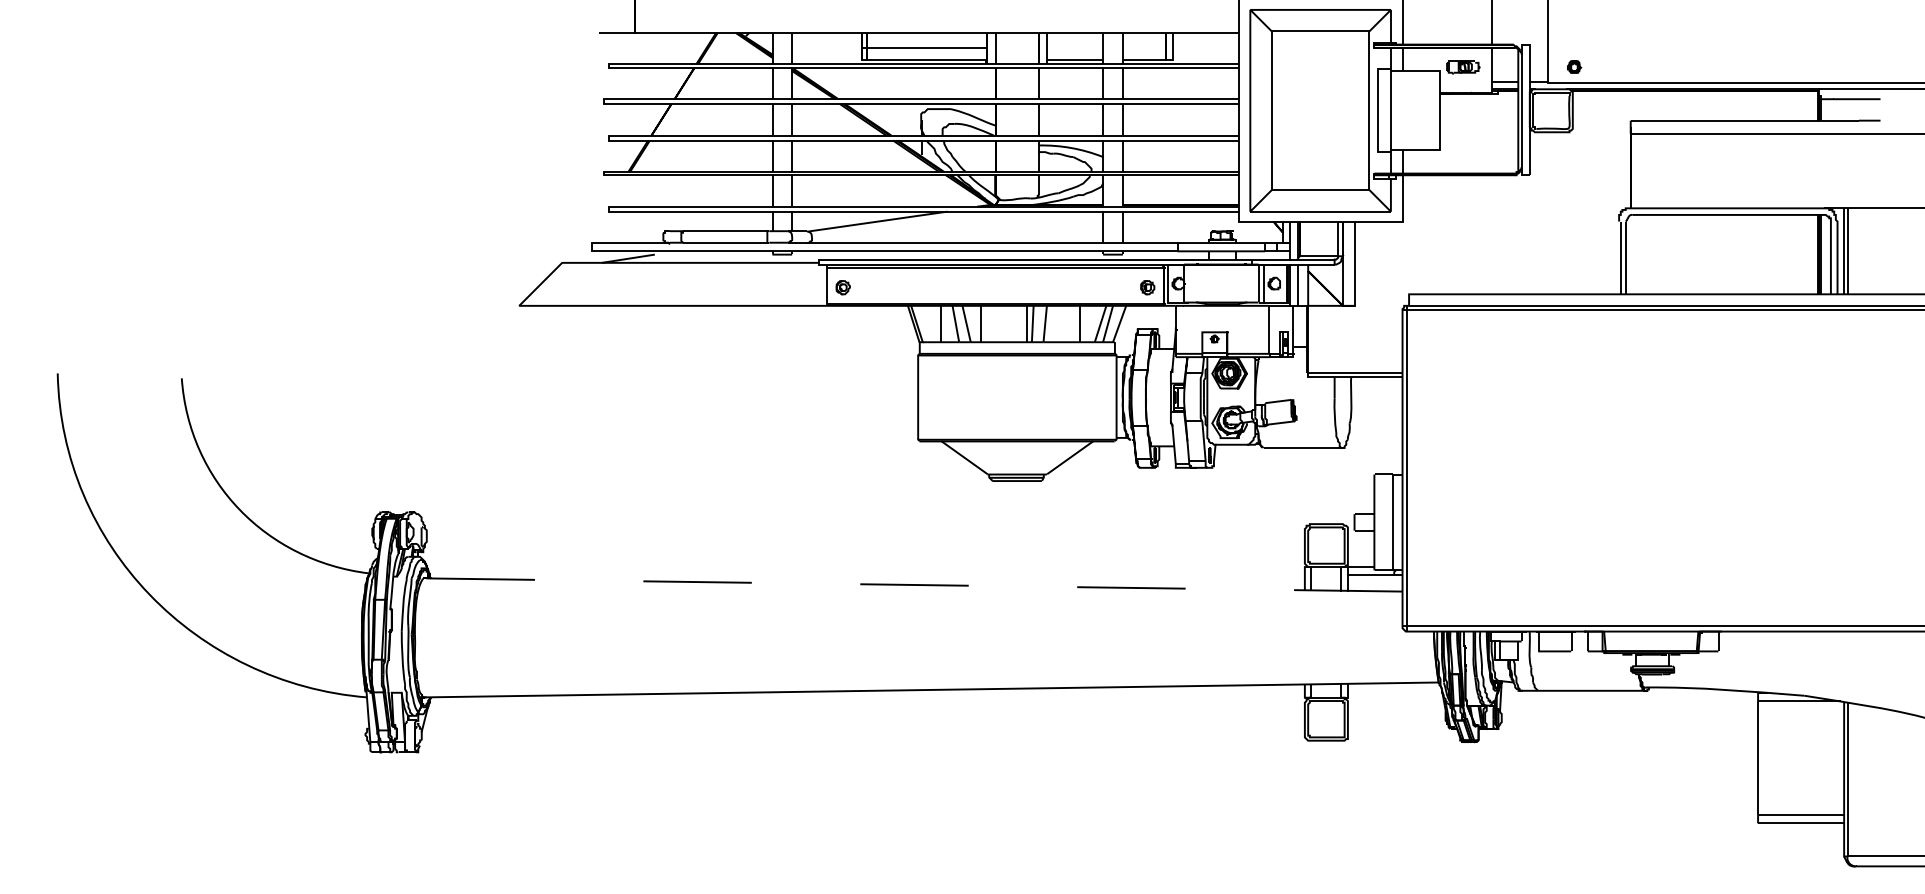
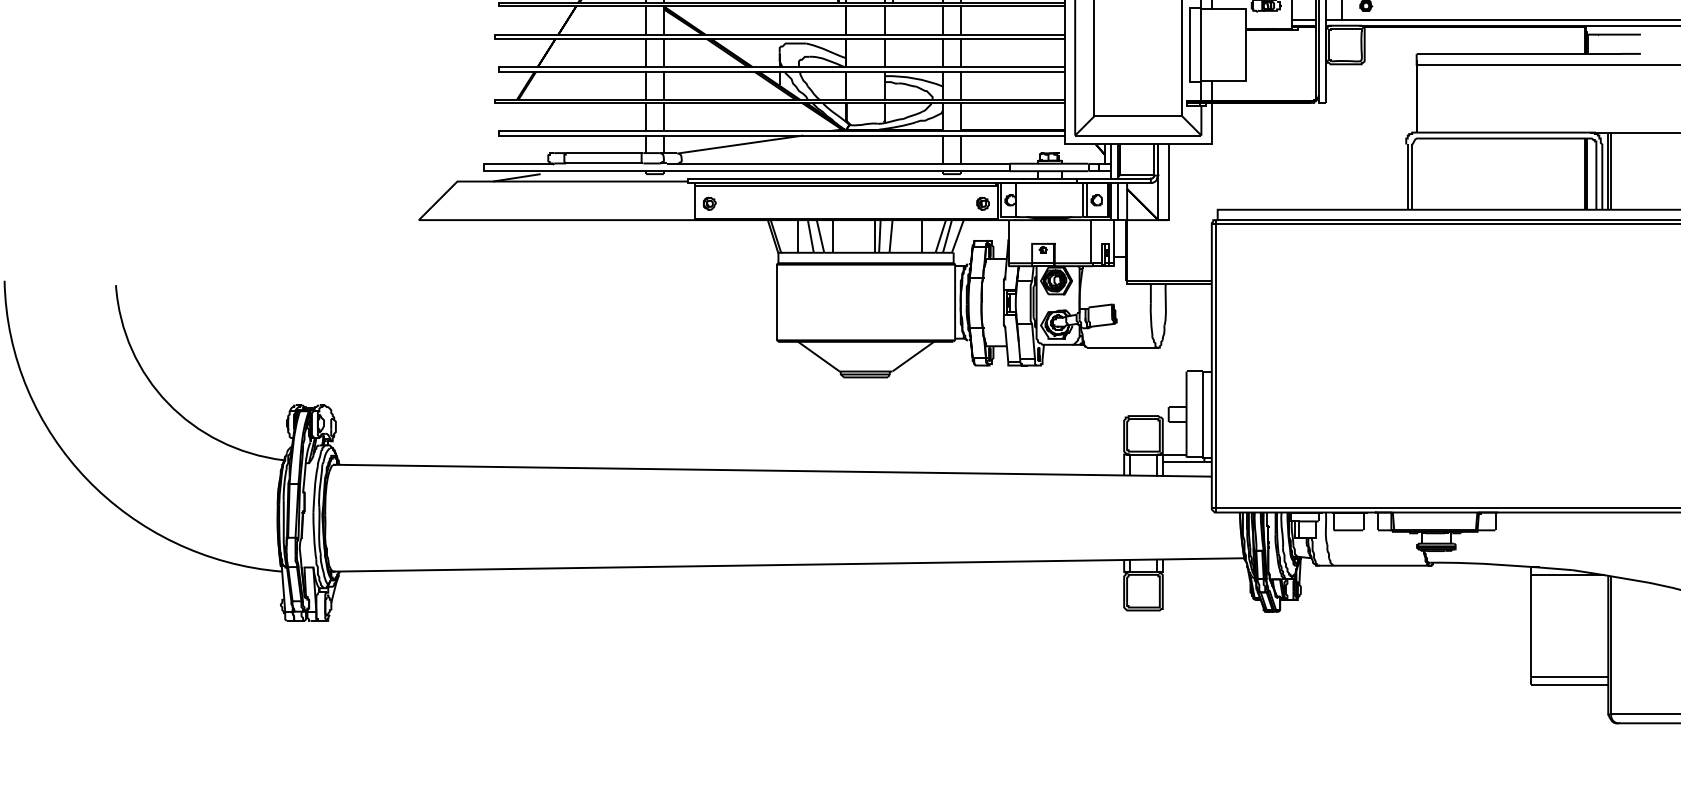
line: (912, 584) -> (771, 470), dashed -> solid

